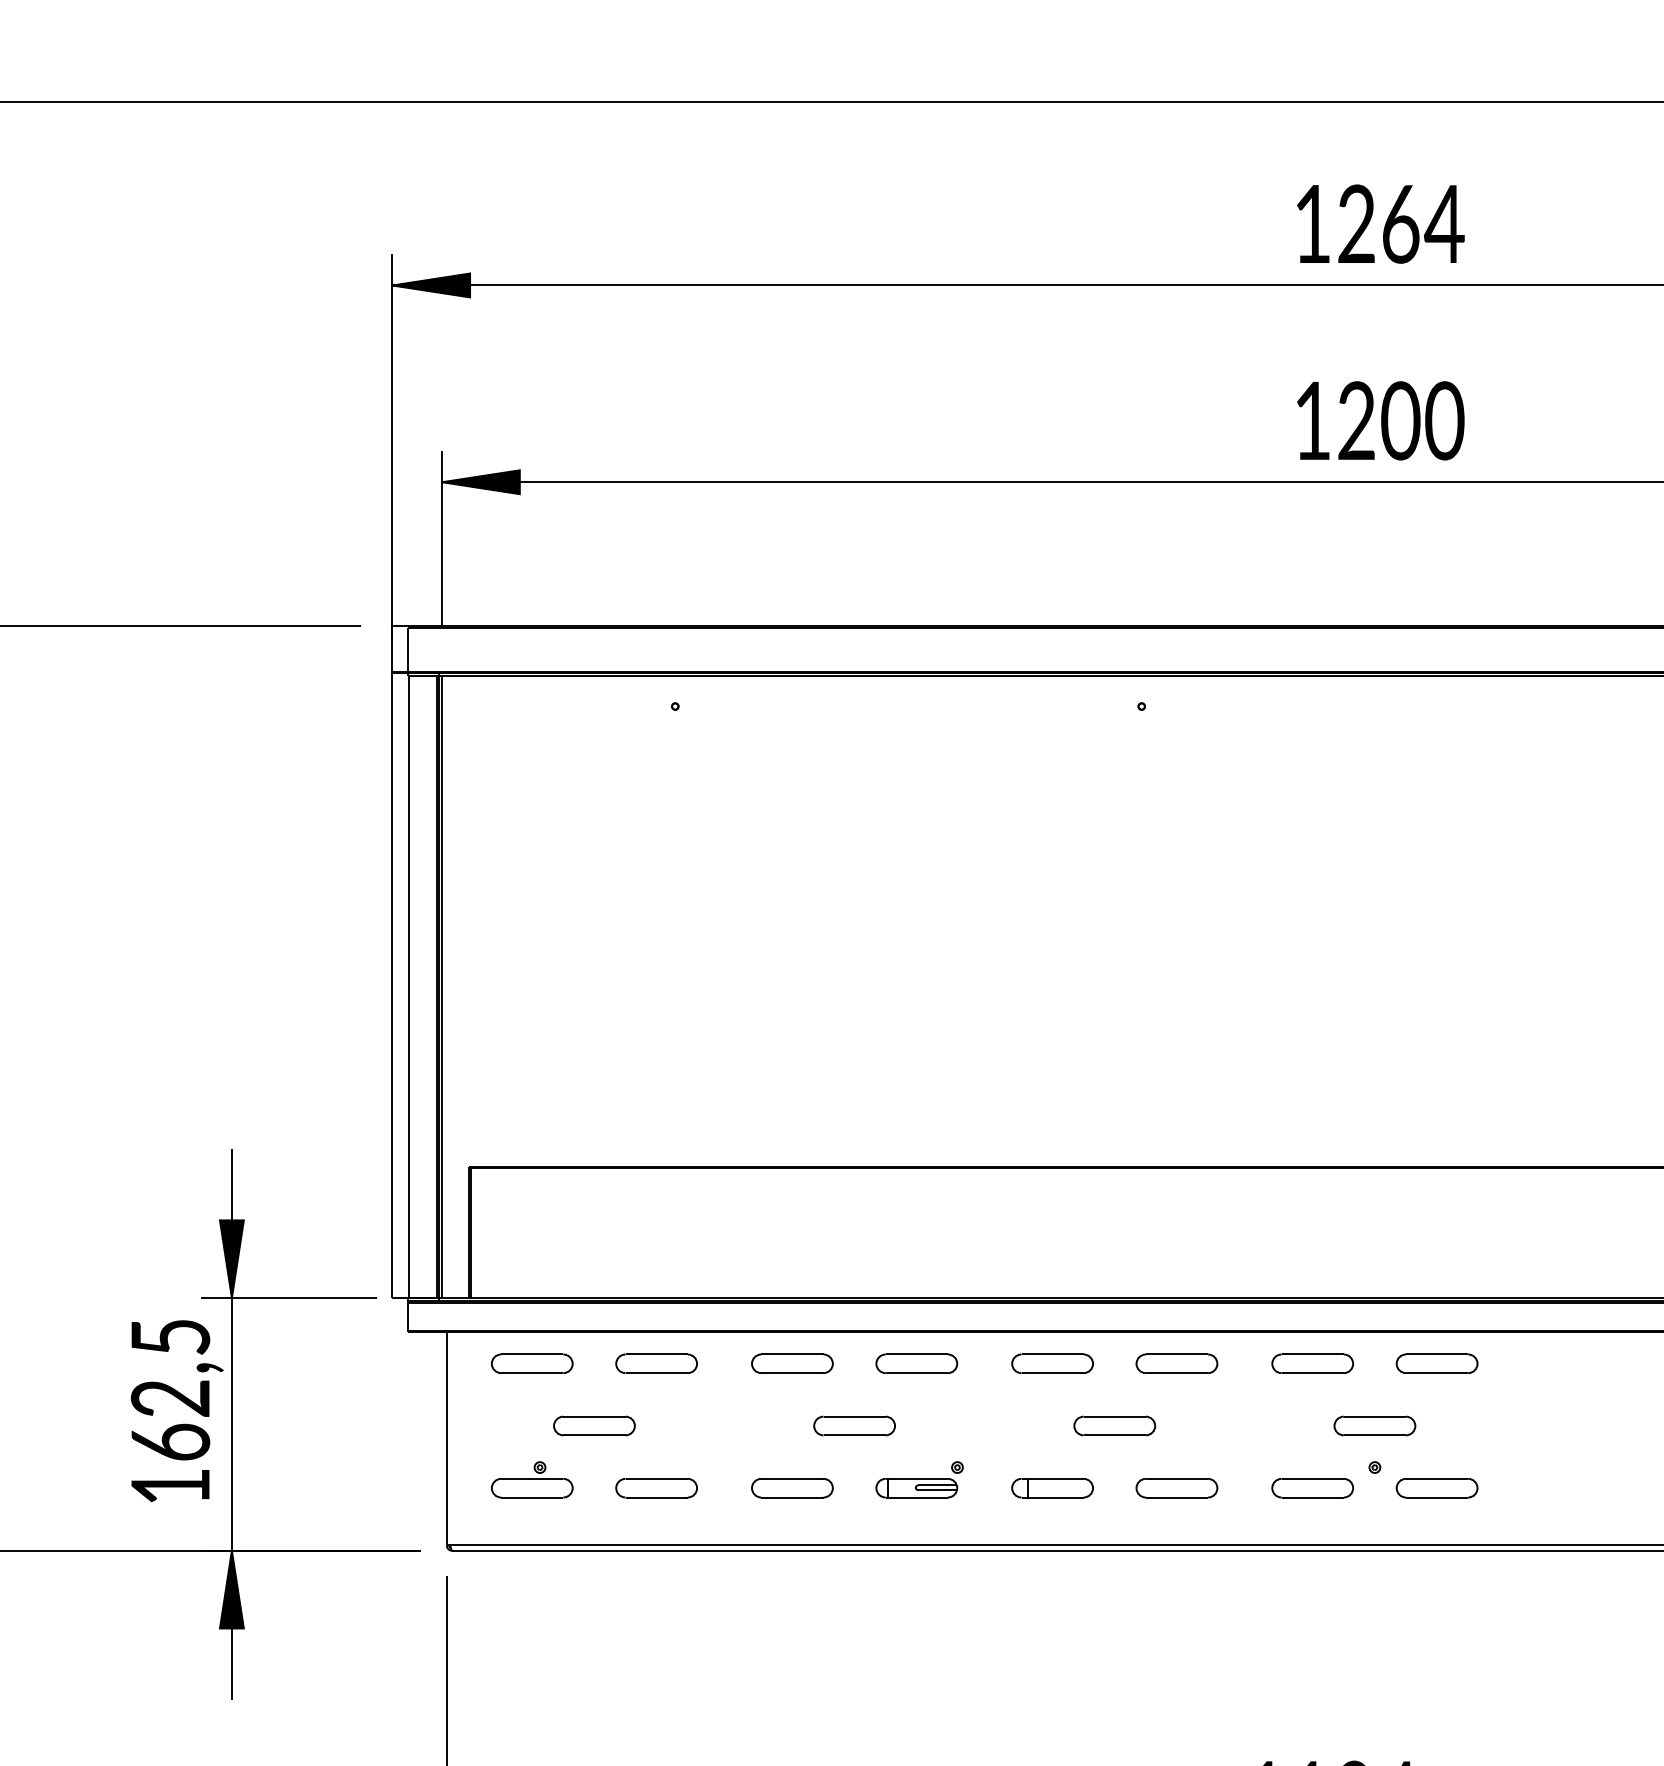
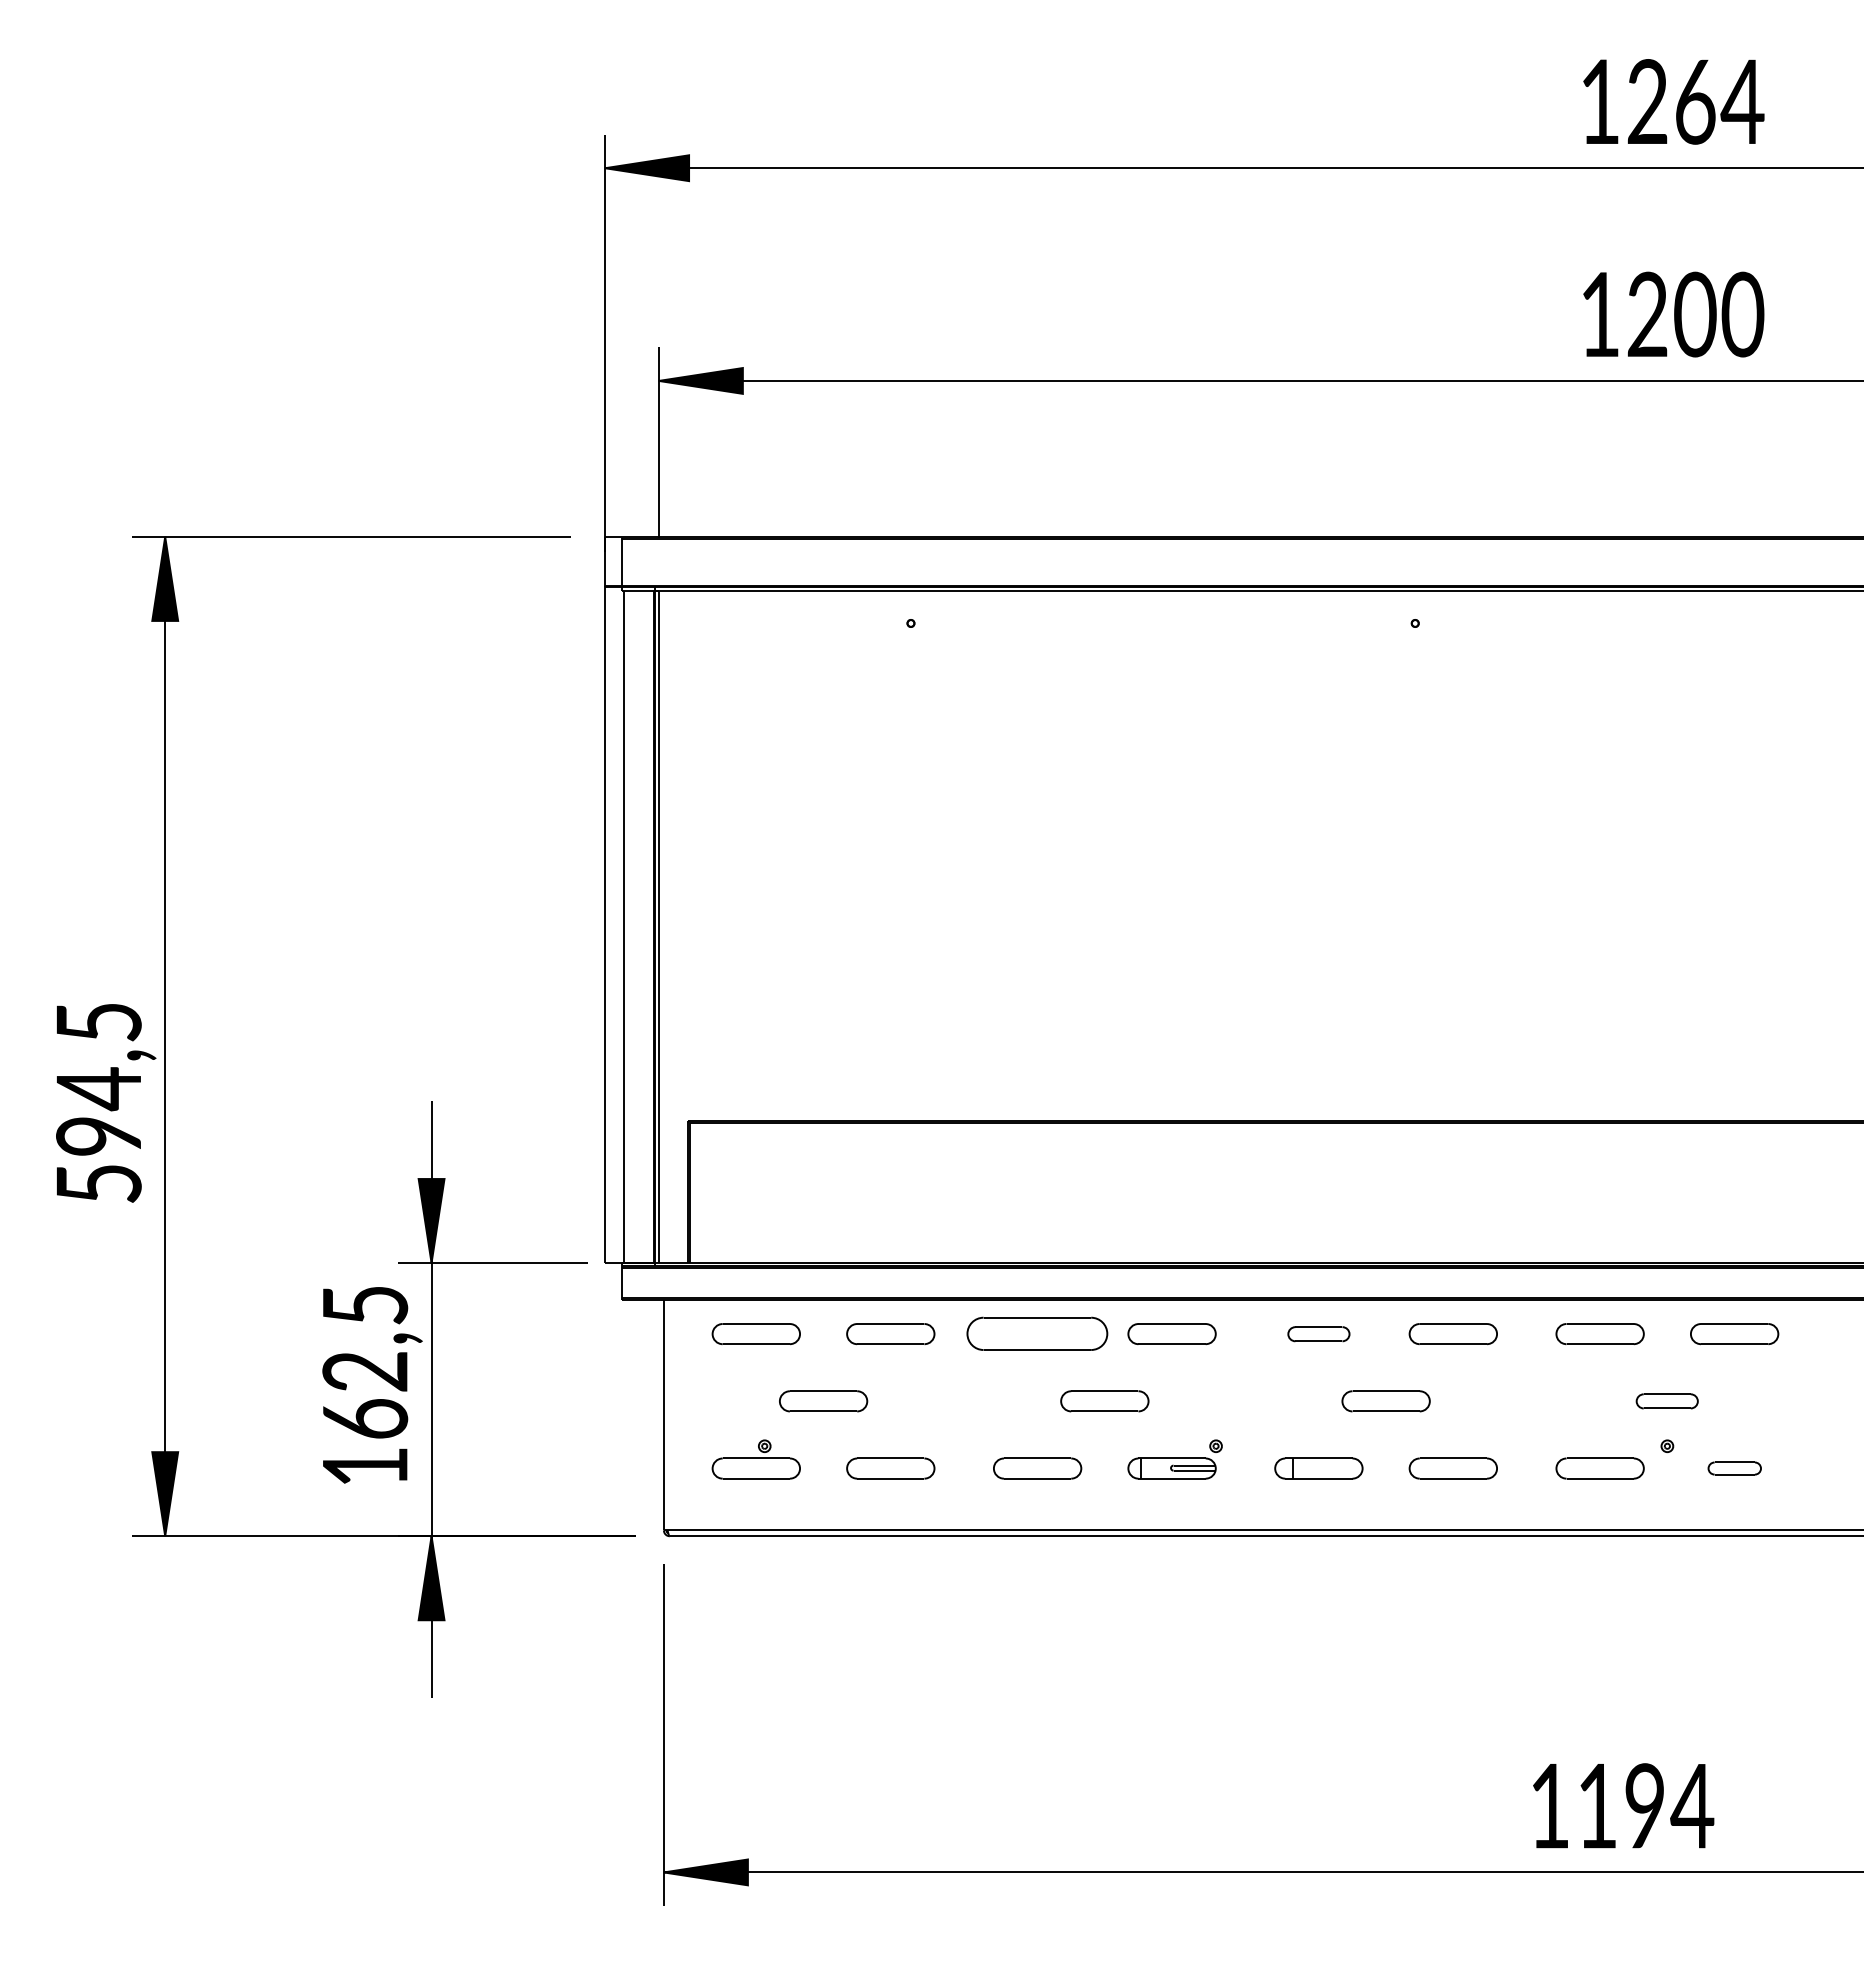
part: (792, 1364) -> (1037, 1334), size x1.6
part: (1052, 1364) -> (1318, 1334), size x0.7
part: (1374, 1426) -> (1666, 1401), size x0.7
part: (1436, 1488) -> (1734, 1468), size x0.6

